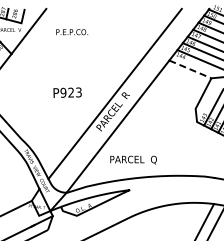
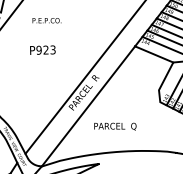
line: (190, 69) -> (154, 54), dashed -> solid
text: (67, 92) -> (42, 49), moved
text: (133, 159) -> (115, 126), moved

